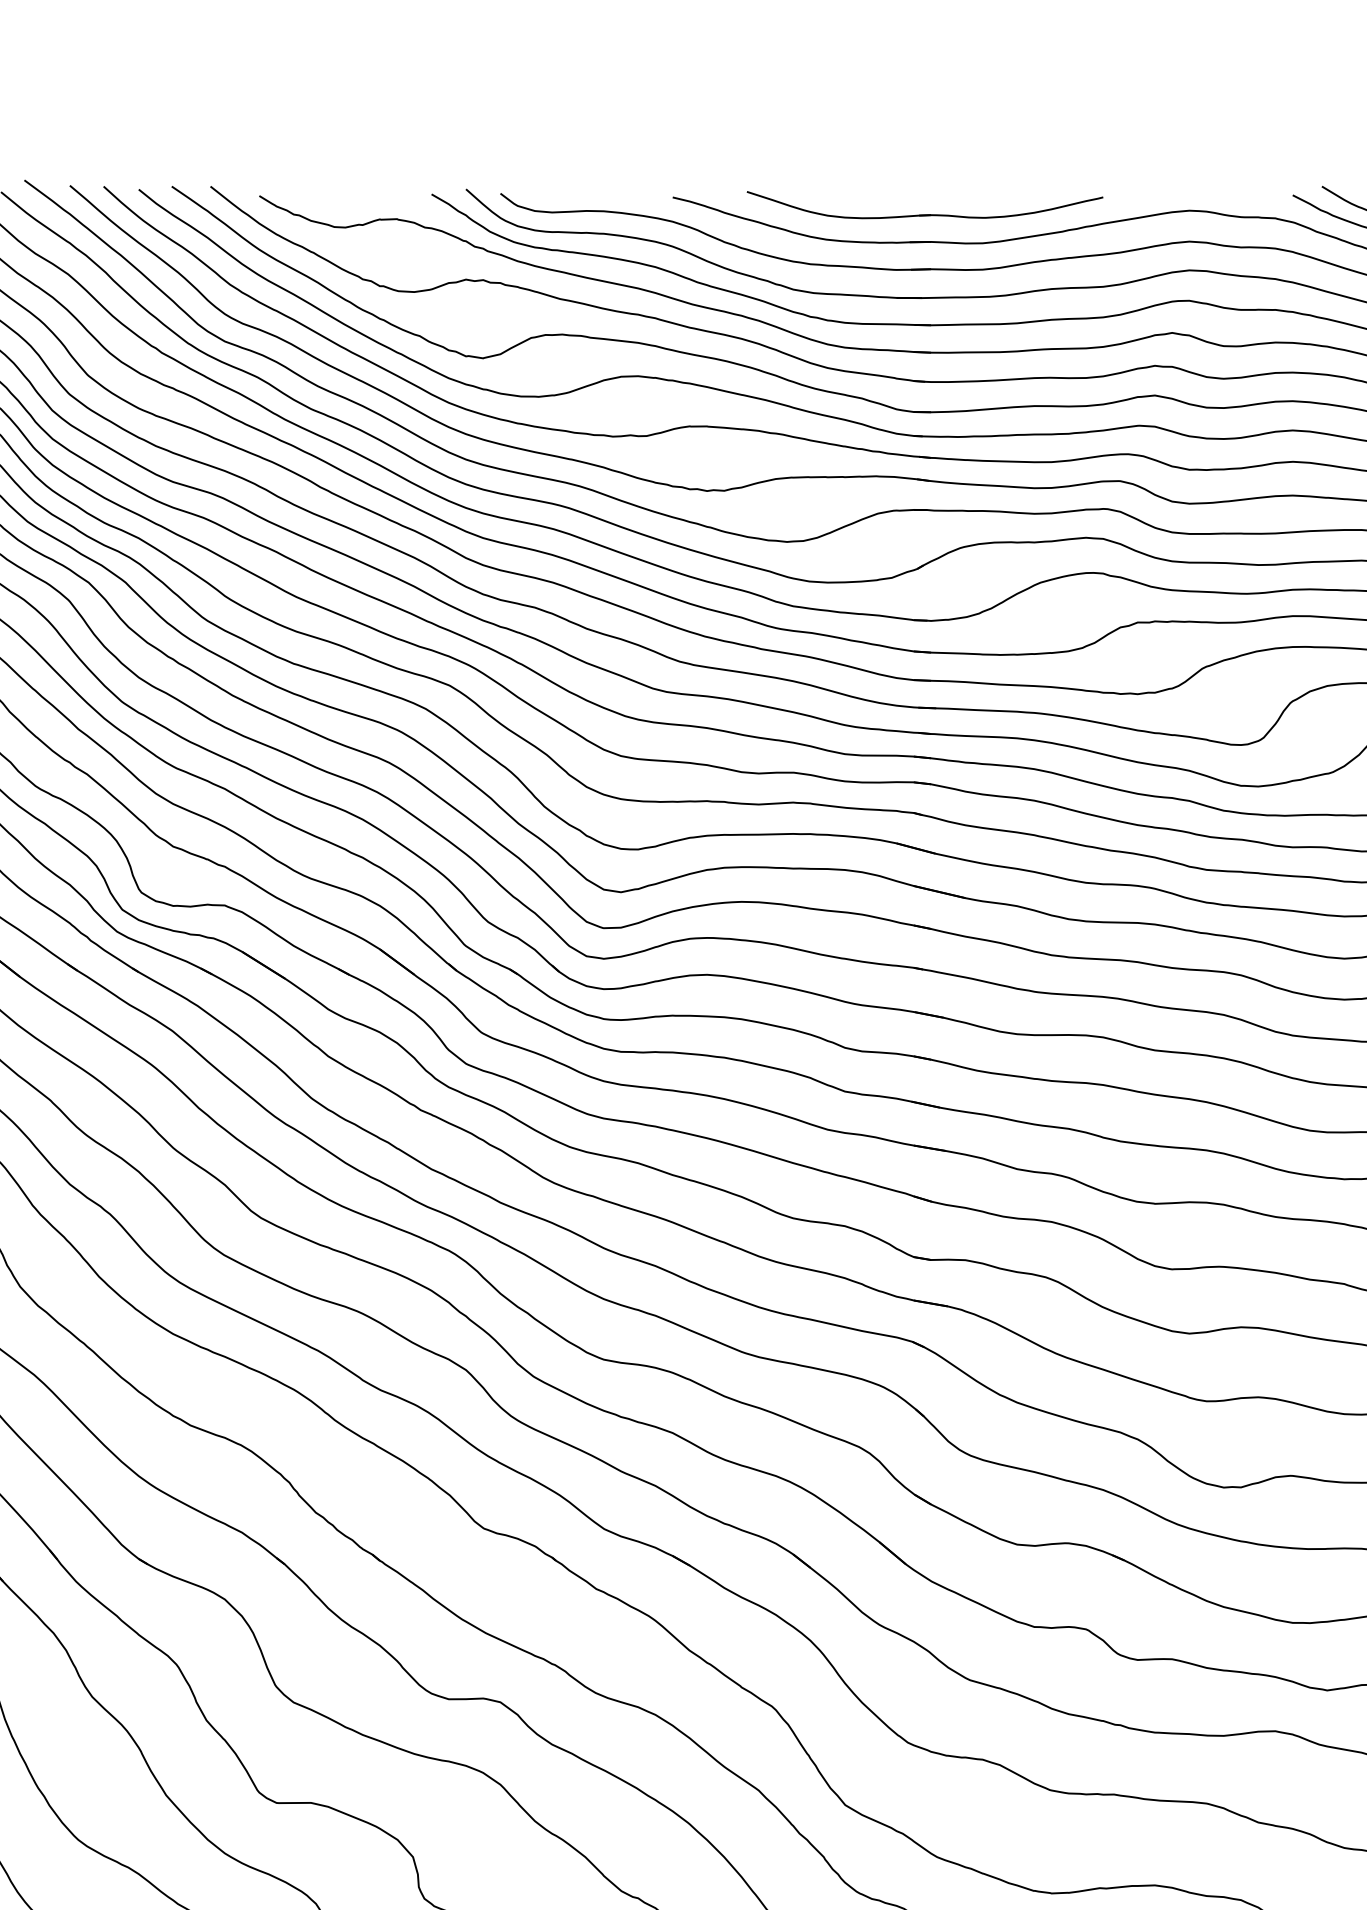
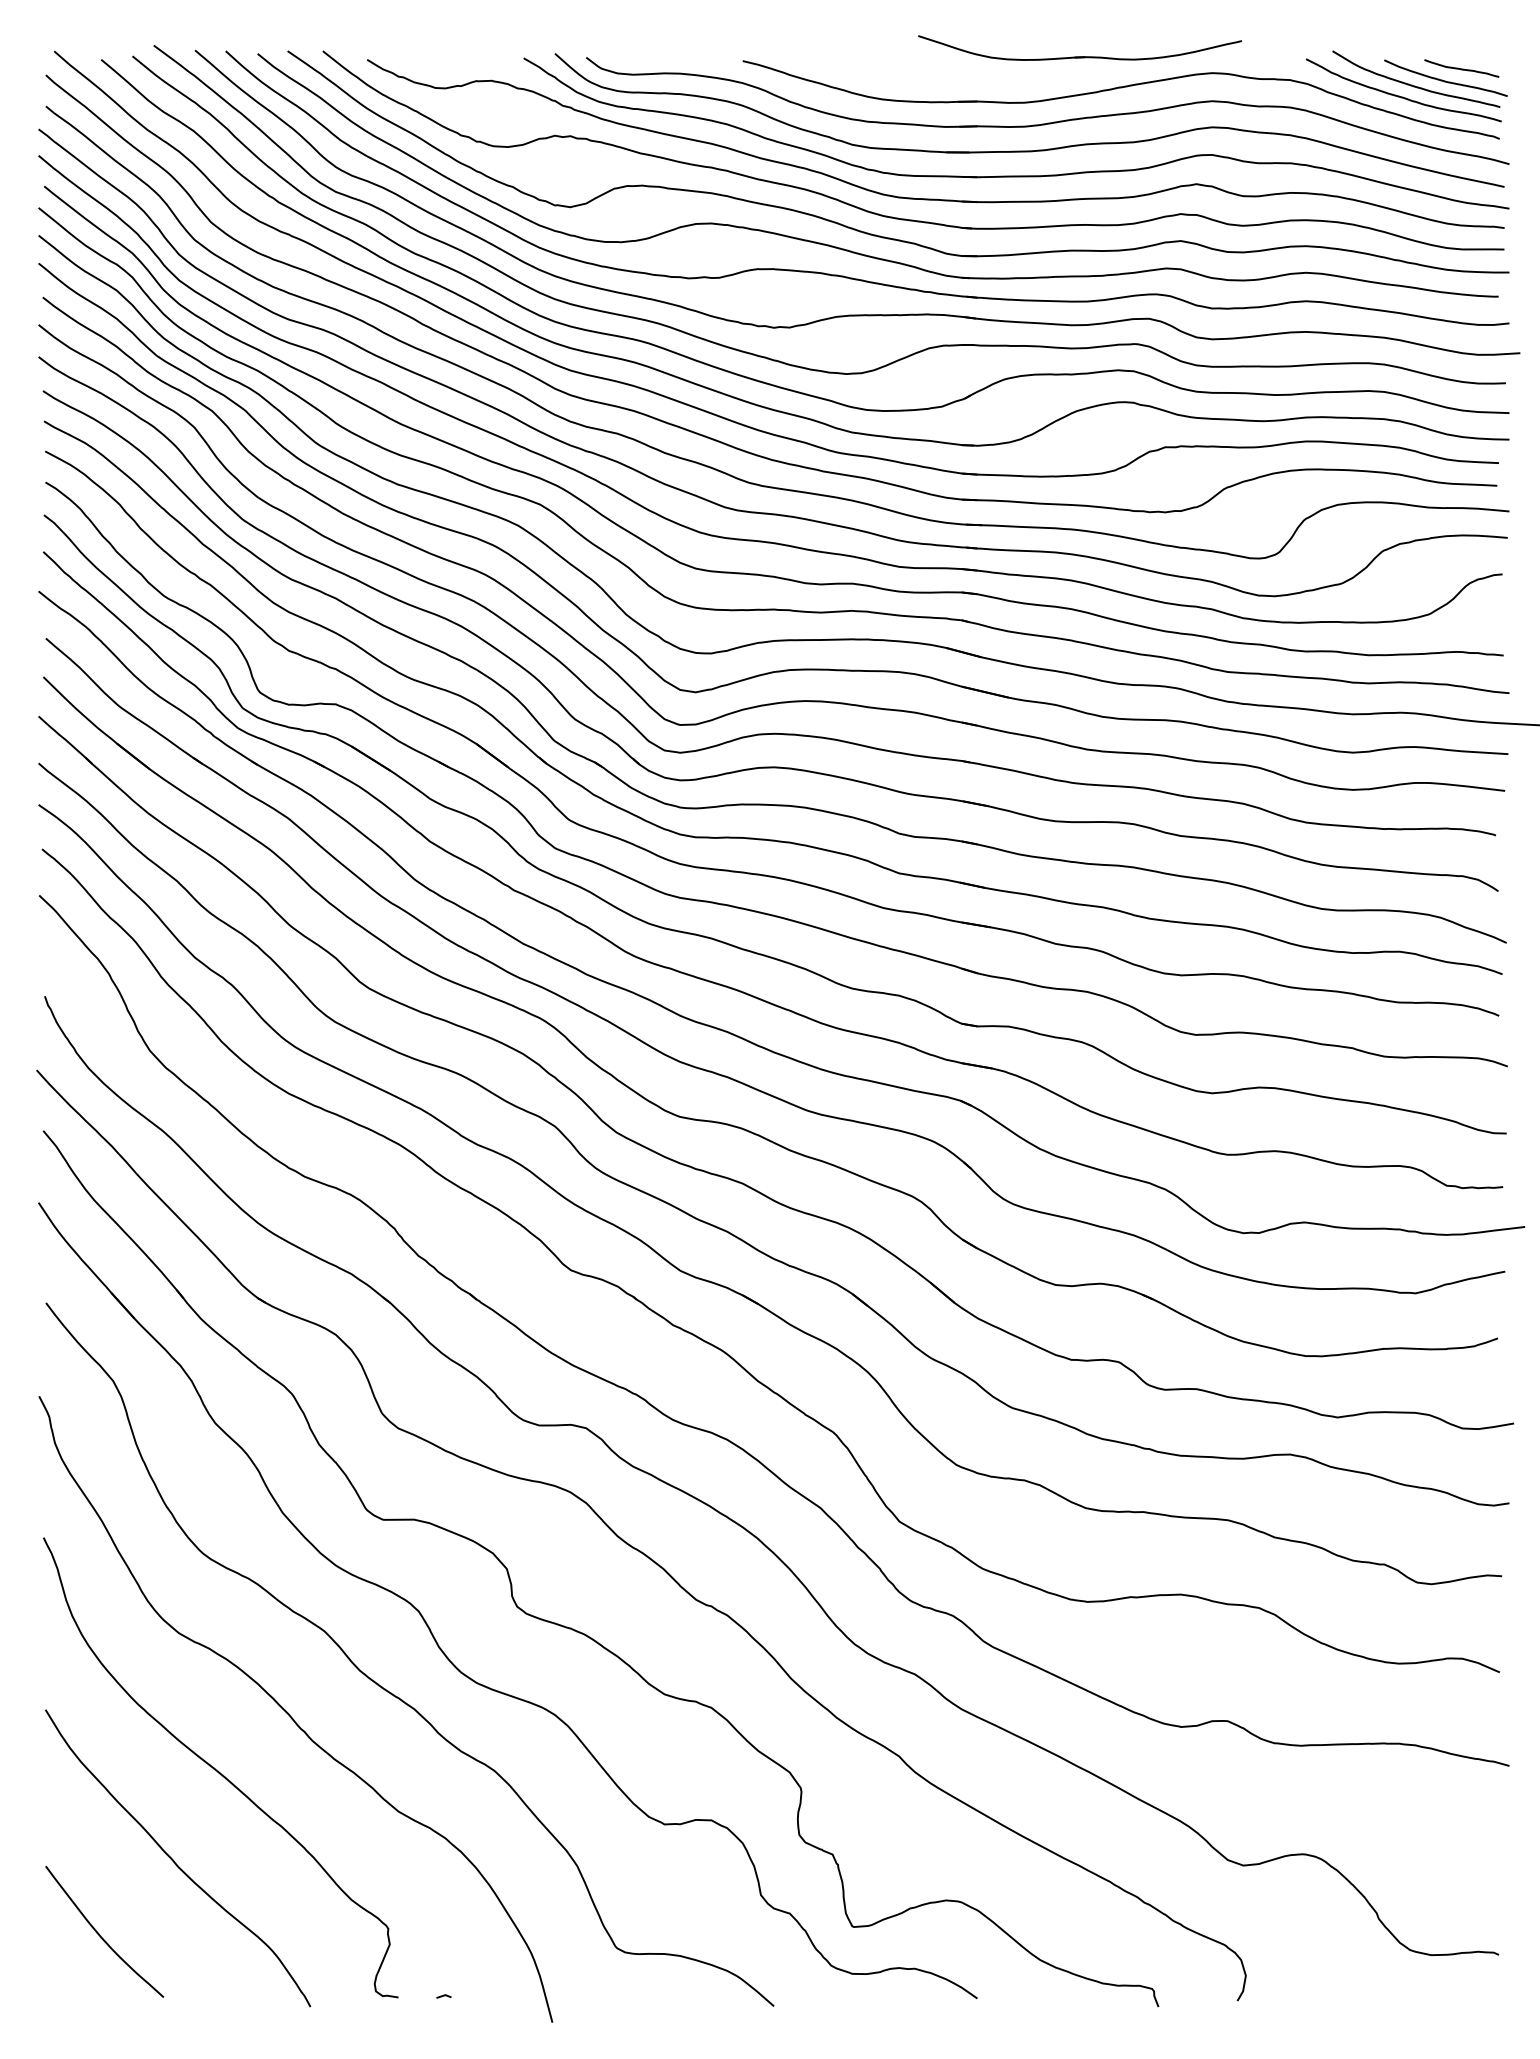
part: (924, 214) -> (1079, 56), moved

